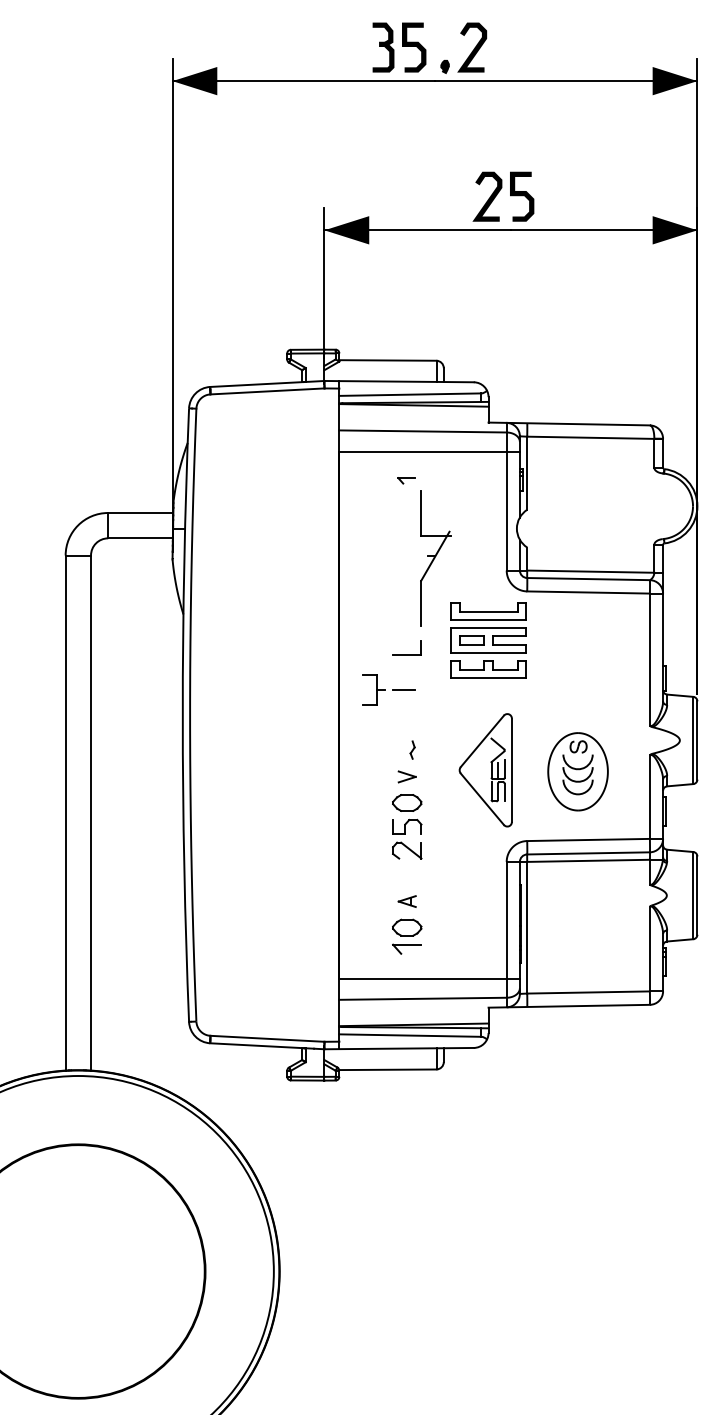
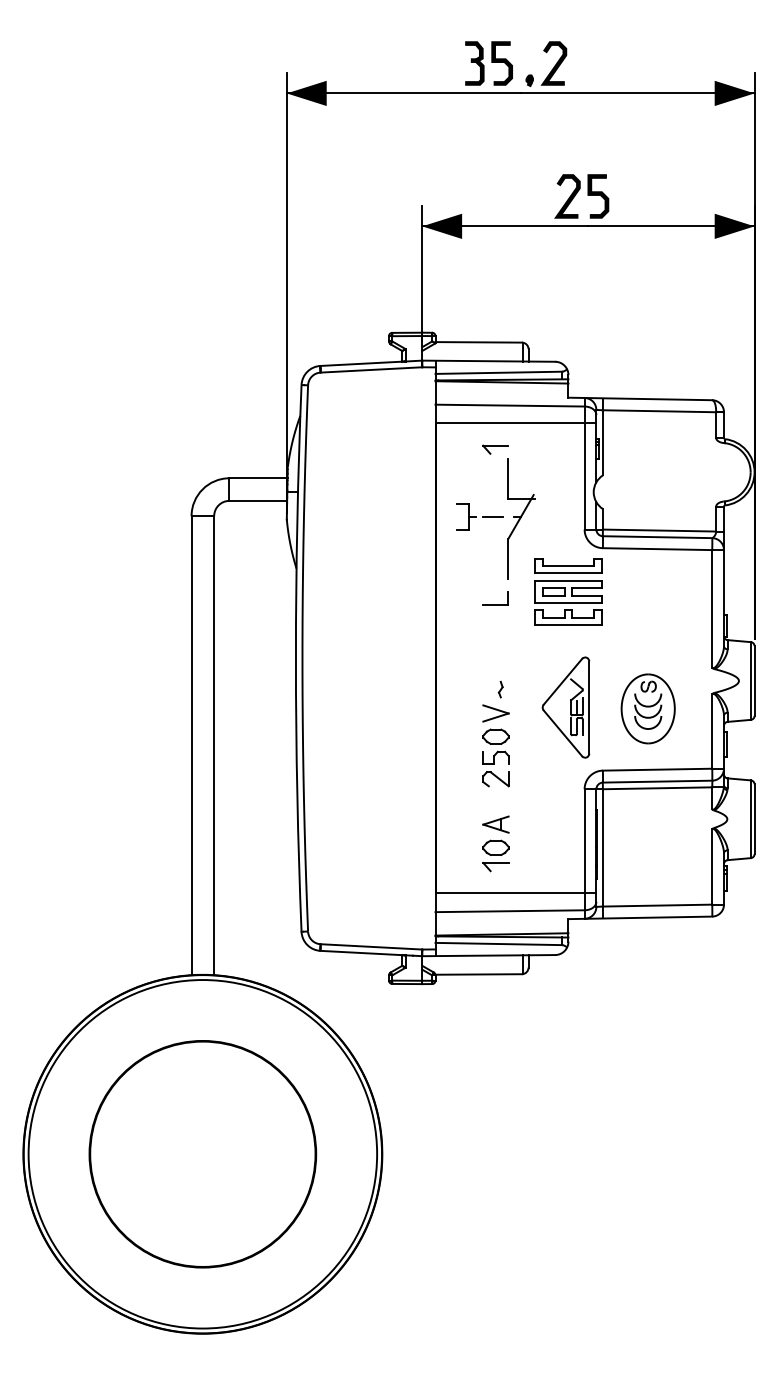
part: (406, 480) -> (495, 449), size x1.67
part: (388, 689) -> (479, 516), moved
part: (406, 776) -> (495, 713), size x1.67
part: (406, 901) -> (495, 824), size x1.67

